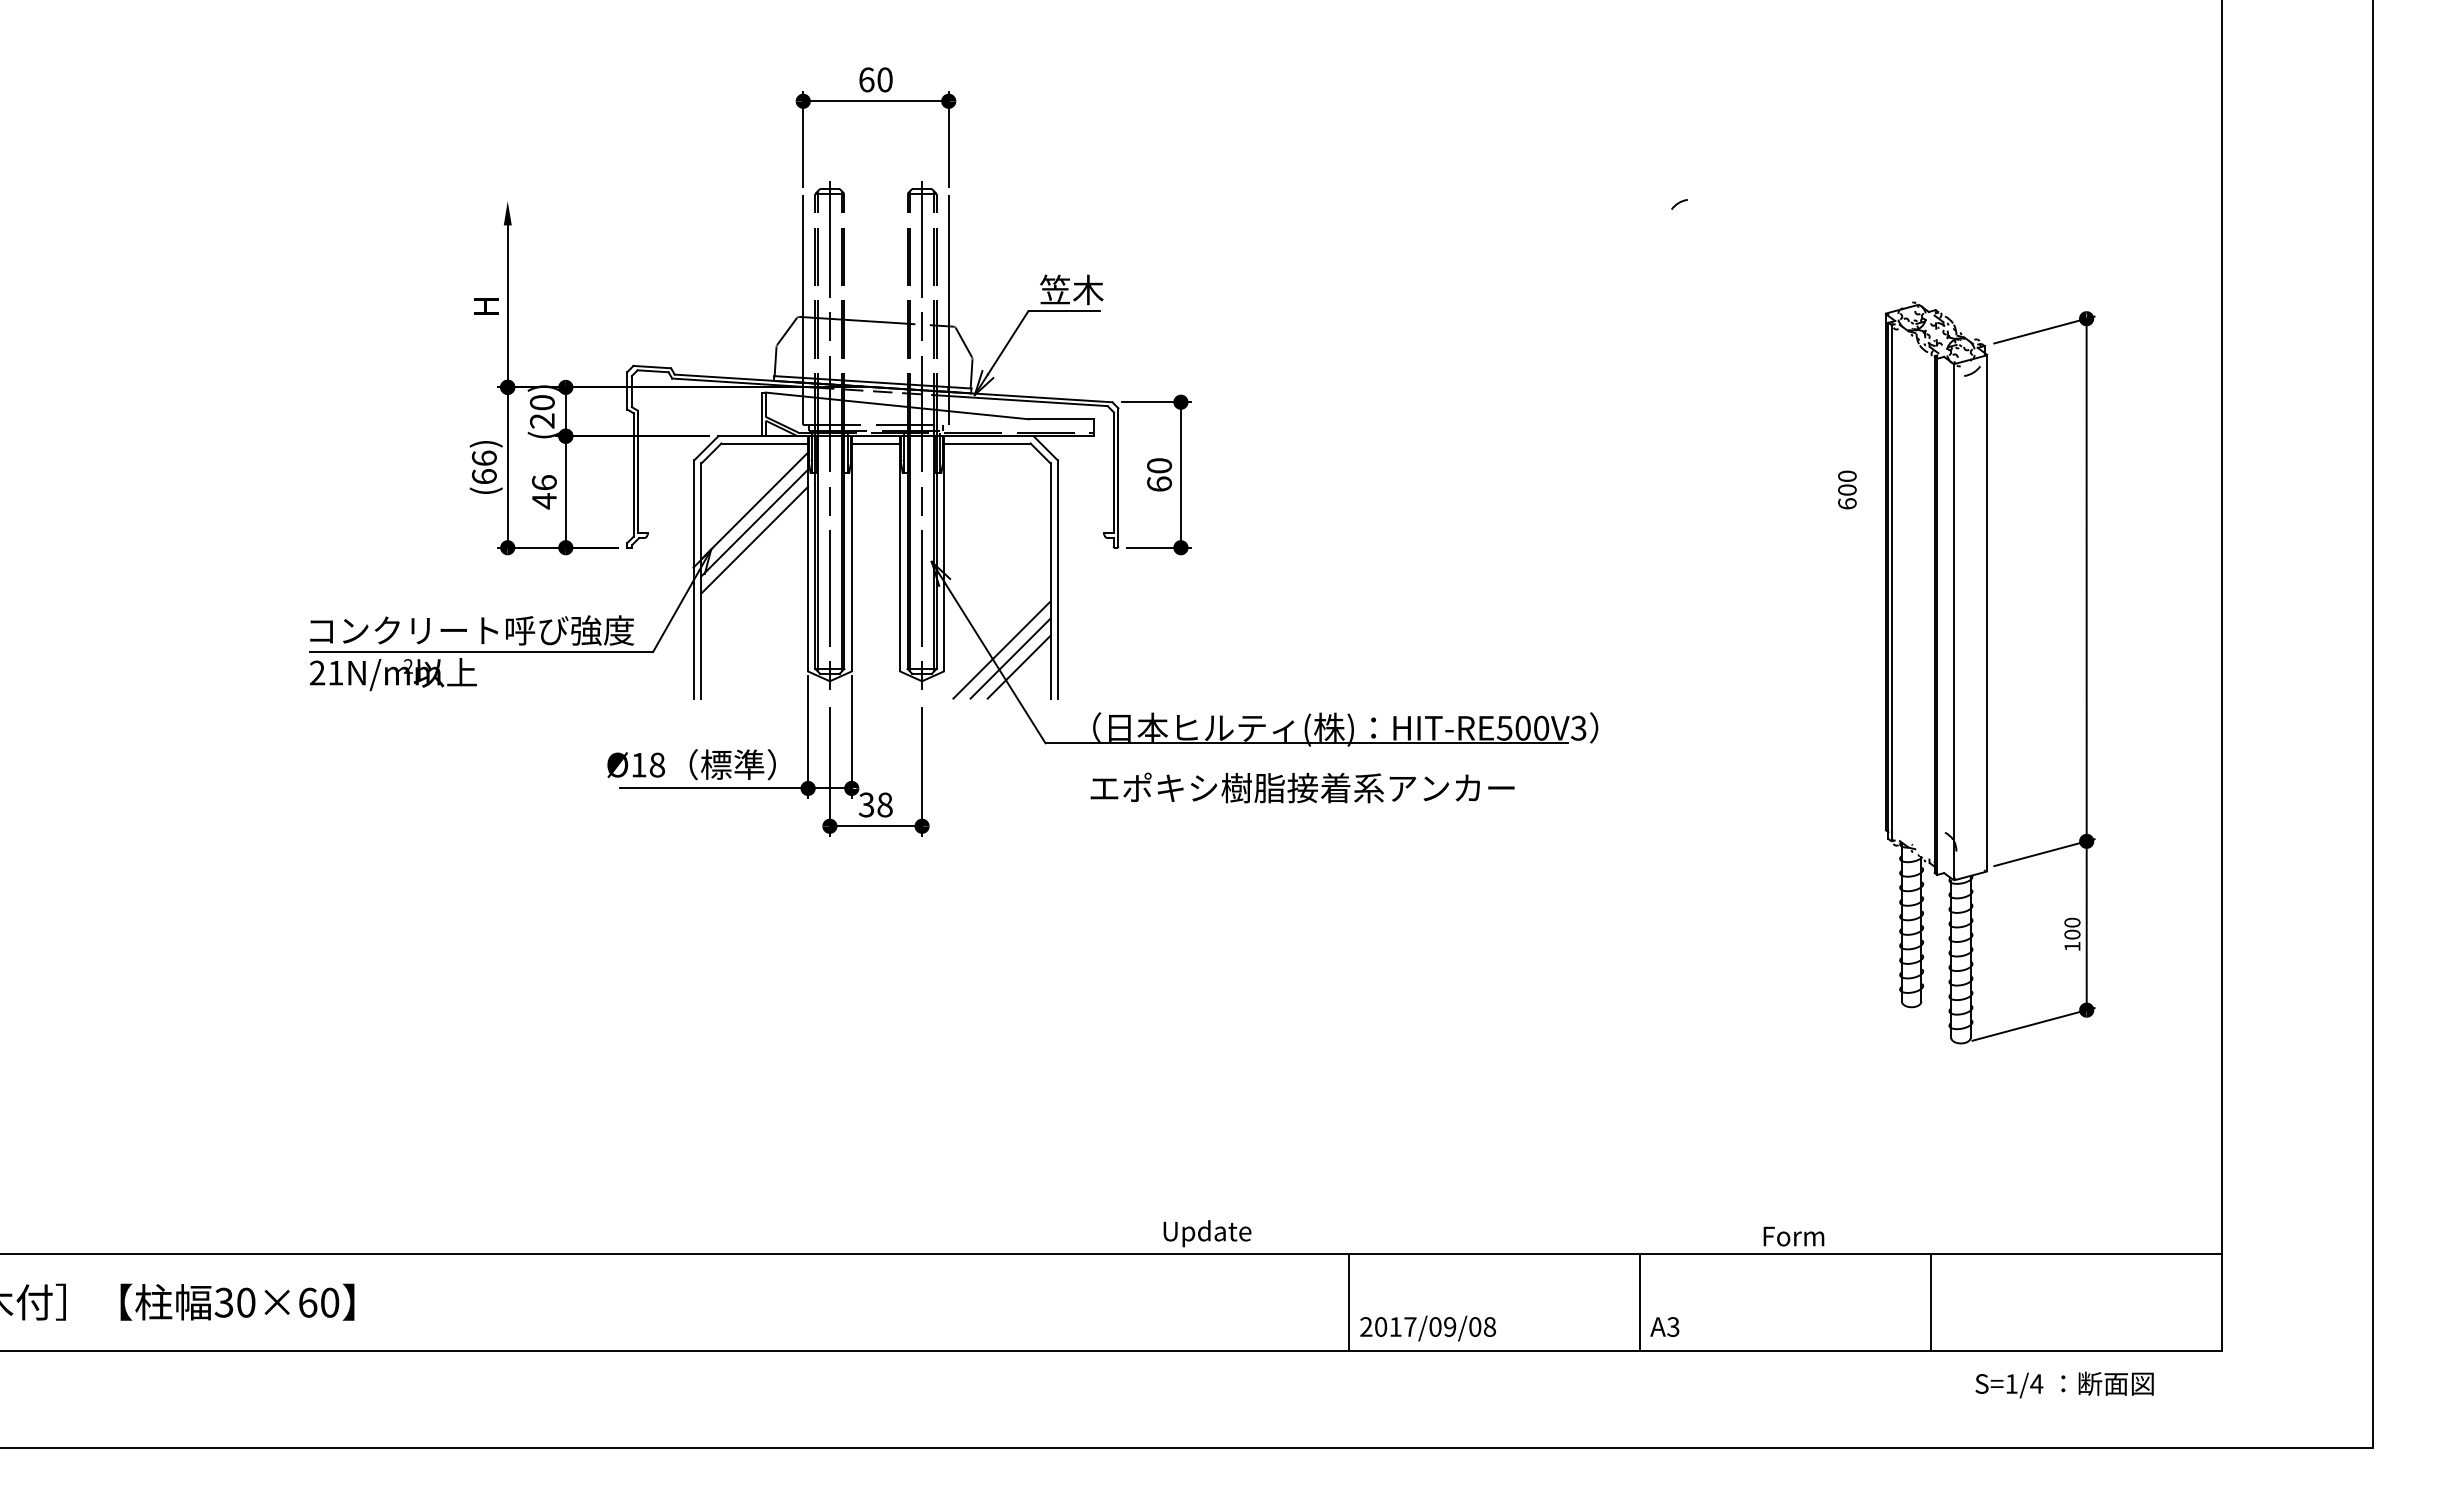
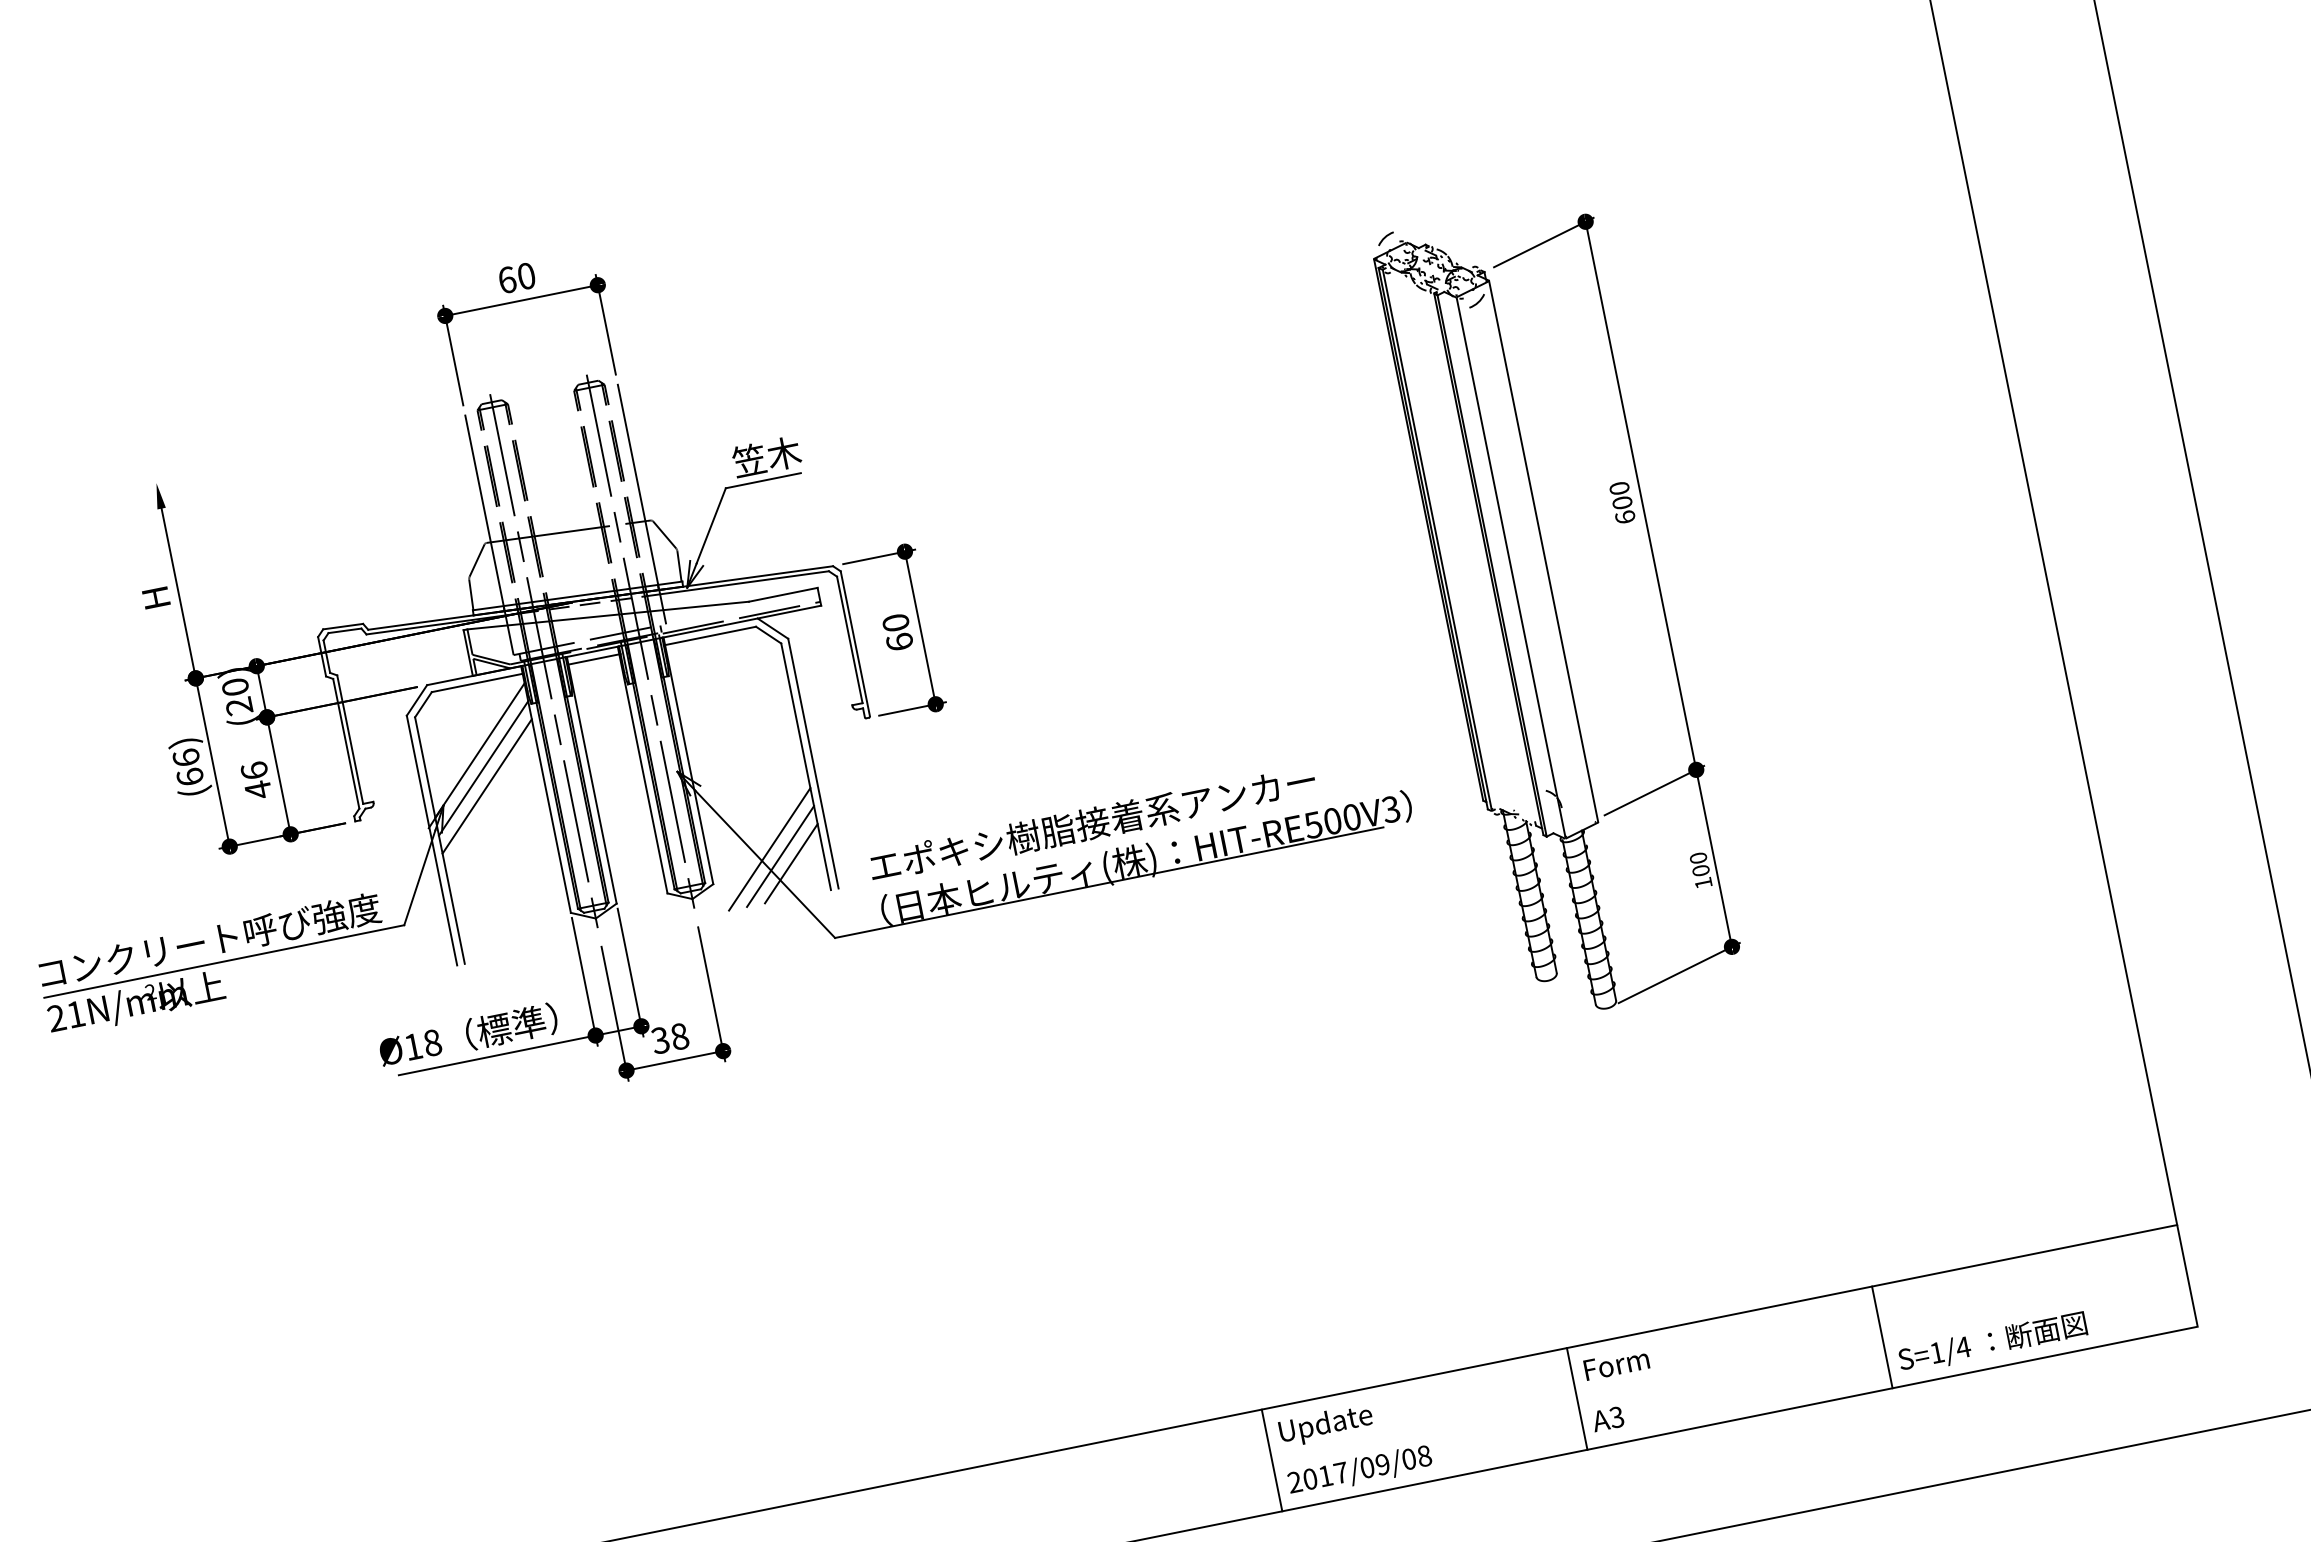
part: (1989, 672) -> (1558, 613), moved
text: (1302, 787) -> (1092, 823), moved
text: (1207, 1233) -> (1326, 1425), moved
text: (1793, 1236) -> (1616, 1364), moved
text: (2064, 1384) -> (1992, 1342), moved

